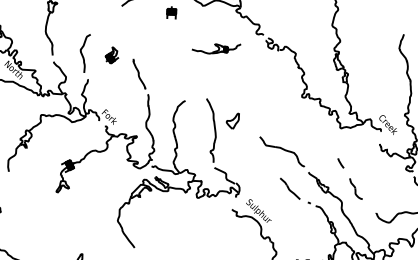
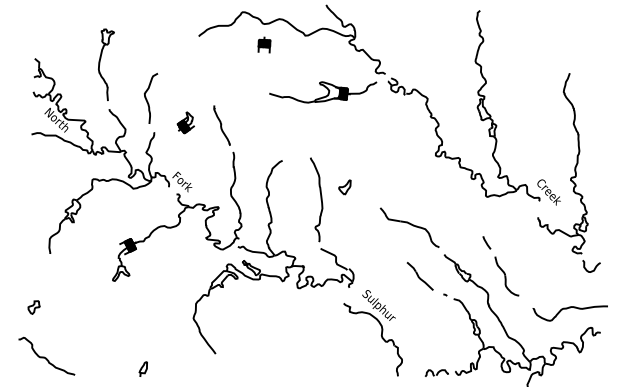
part: (216, 48) -> (323, 92), size x1.67
part: (111, 55) -> (185, 122), moved
part: (232, 121) -> (344, 187), size x0.71
part: (355, 188) -> (506, 276), size x1.43

